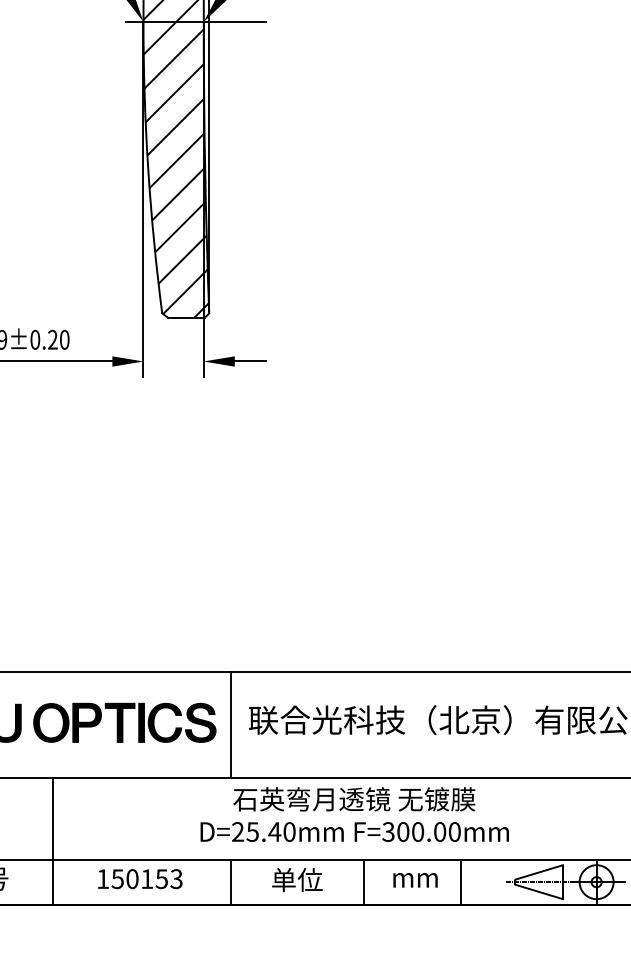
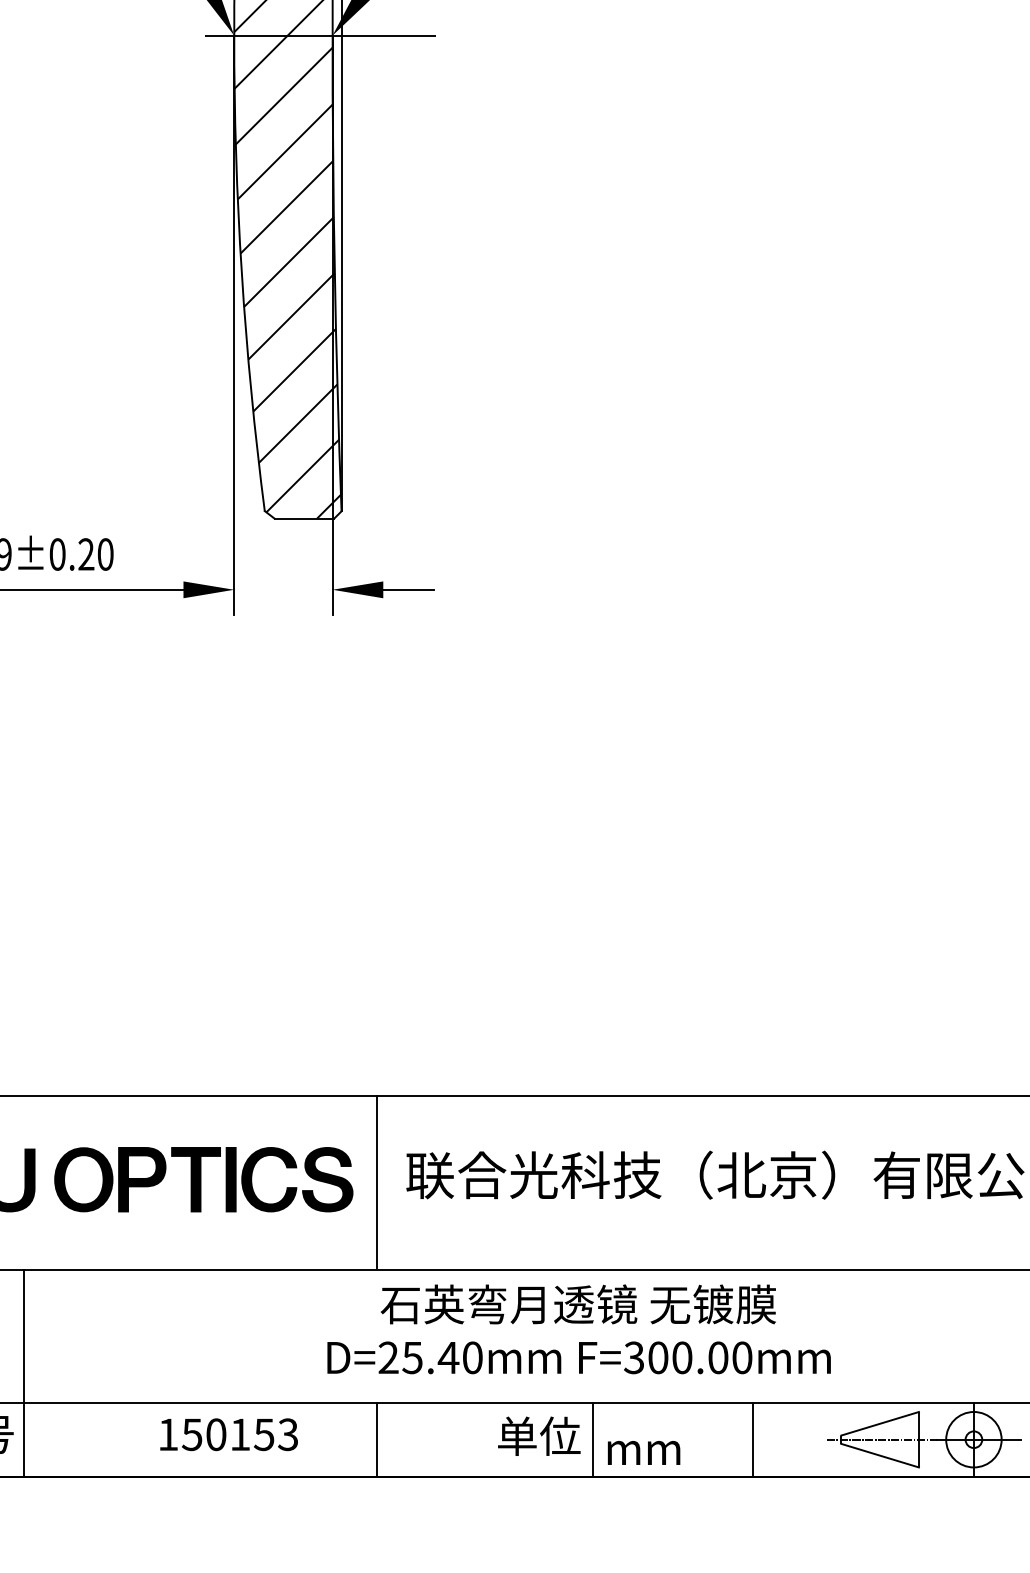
line: (52, 841) -> (23, 1373), moved
text: (297, 880) -> (539, 1436), moved
text: (415, 880) -> (643, 1453), moved

